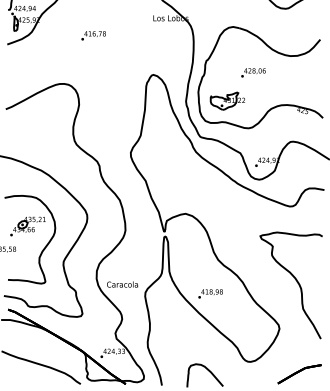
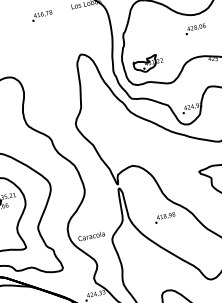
text: (93, 35) -> (41, 15), moved
text: (253, 72) -> (195, 29), moved
text: (210, 293) -> (164, 217), moved

